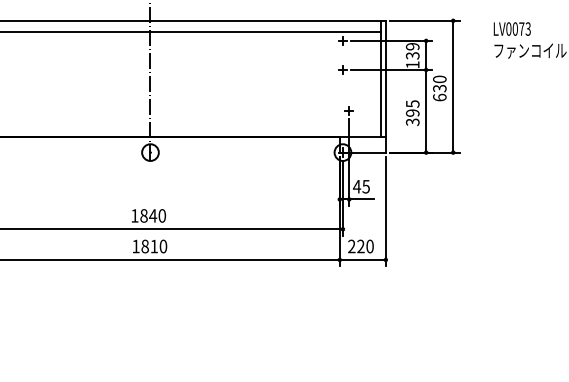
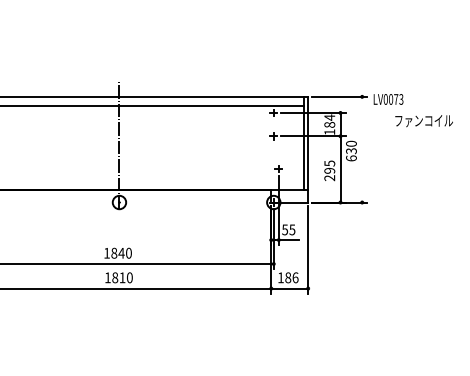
text: (512, 29) -> (388, 99), moved
text: (412, 50) -> (329, 120), 139 -> 184
line: (453, 86) -> (362, 149), removed
text: (413, 122) -> (330, 178), 395 -> 295
text: (356, 186) -> (284, 229), 45 -> 55
text: (361, 246) -> (288, 277), 220 -> 186

